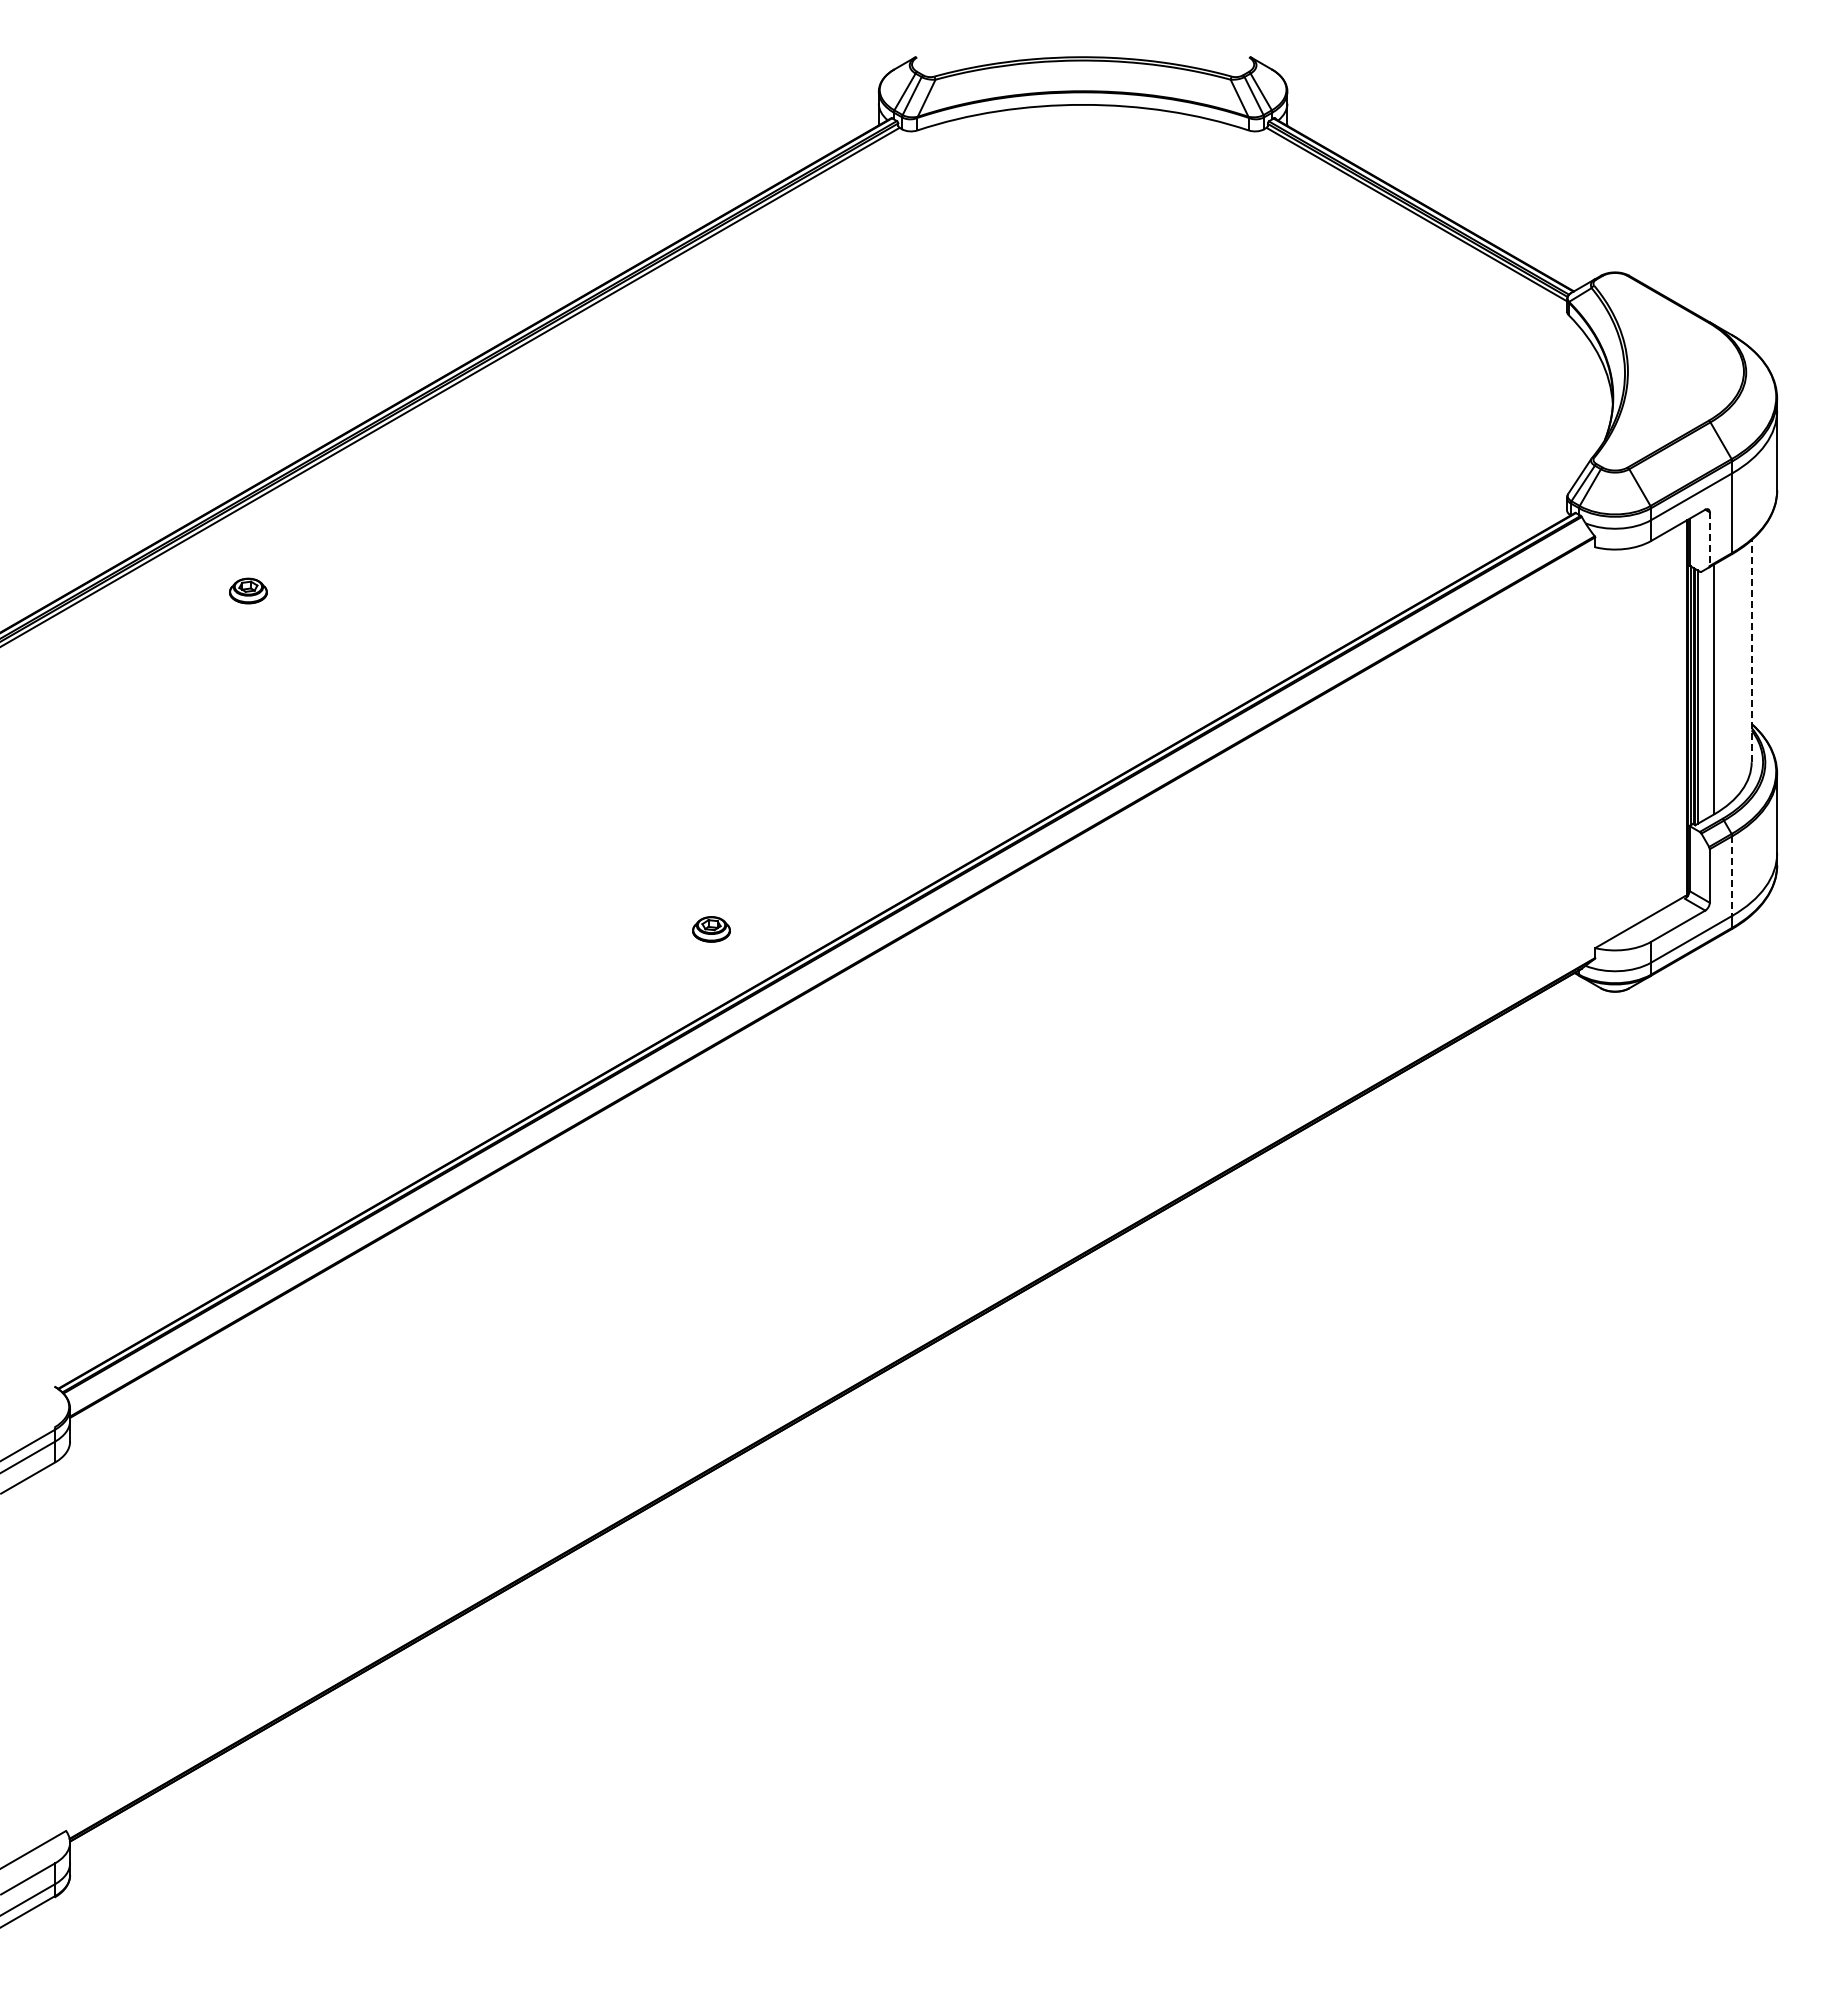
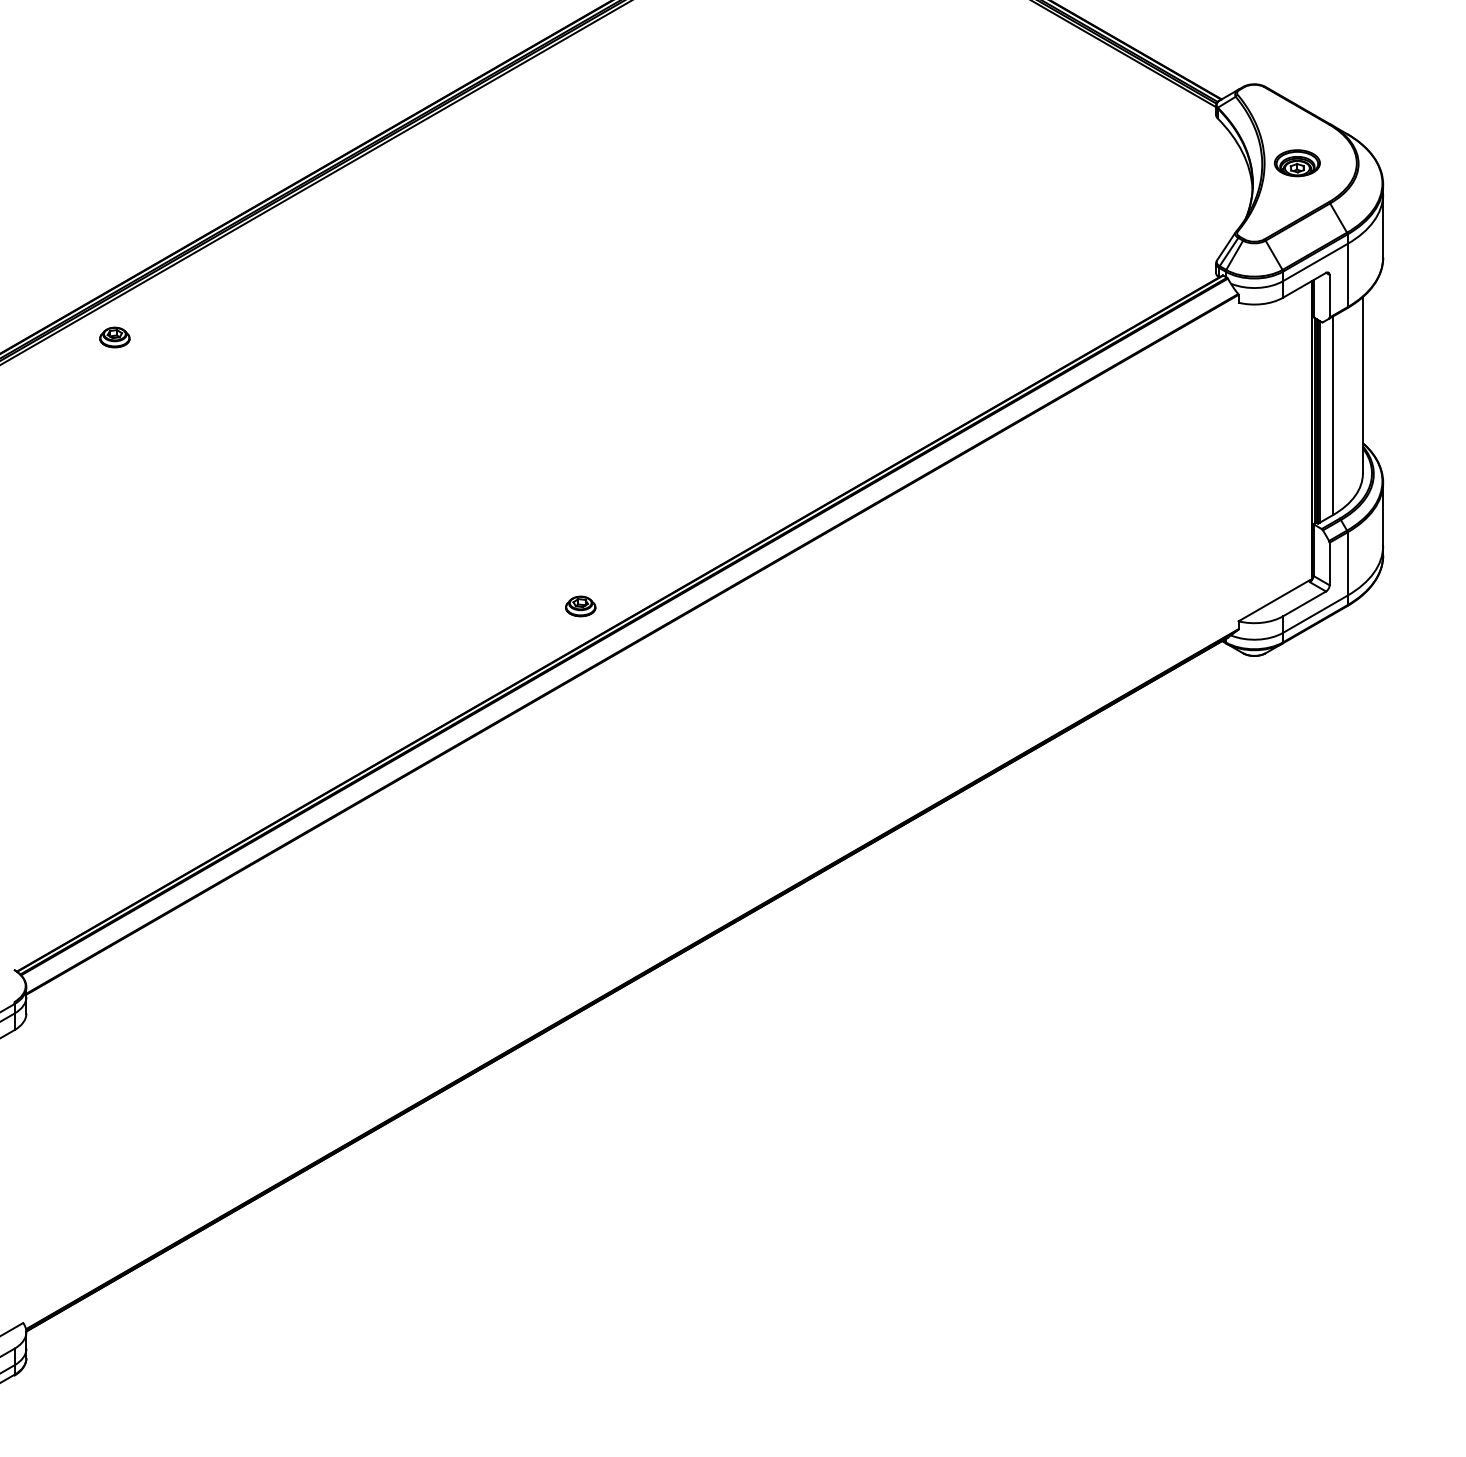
part: (1669, 371) -> (1297, 163), added
line: (1709, 539) -> (1329, 296), dashed -> solid
part: (248, 590) -> (114, 337), moved
line: (1751, 650) -> (1362, 384), dashed -> solid
line: (1732, 876) -> (1347, 564), dashed -> solid
part: (711, 929) -> (580, 606), moved

